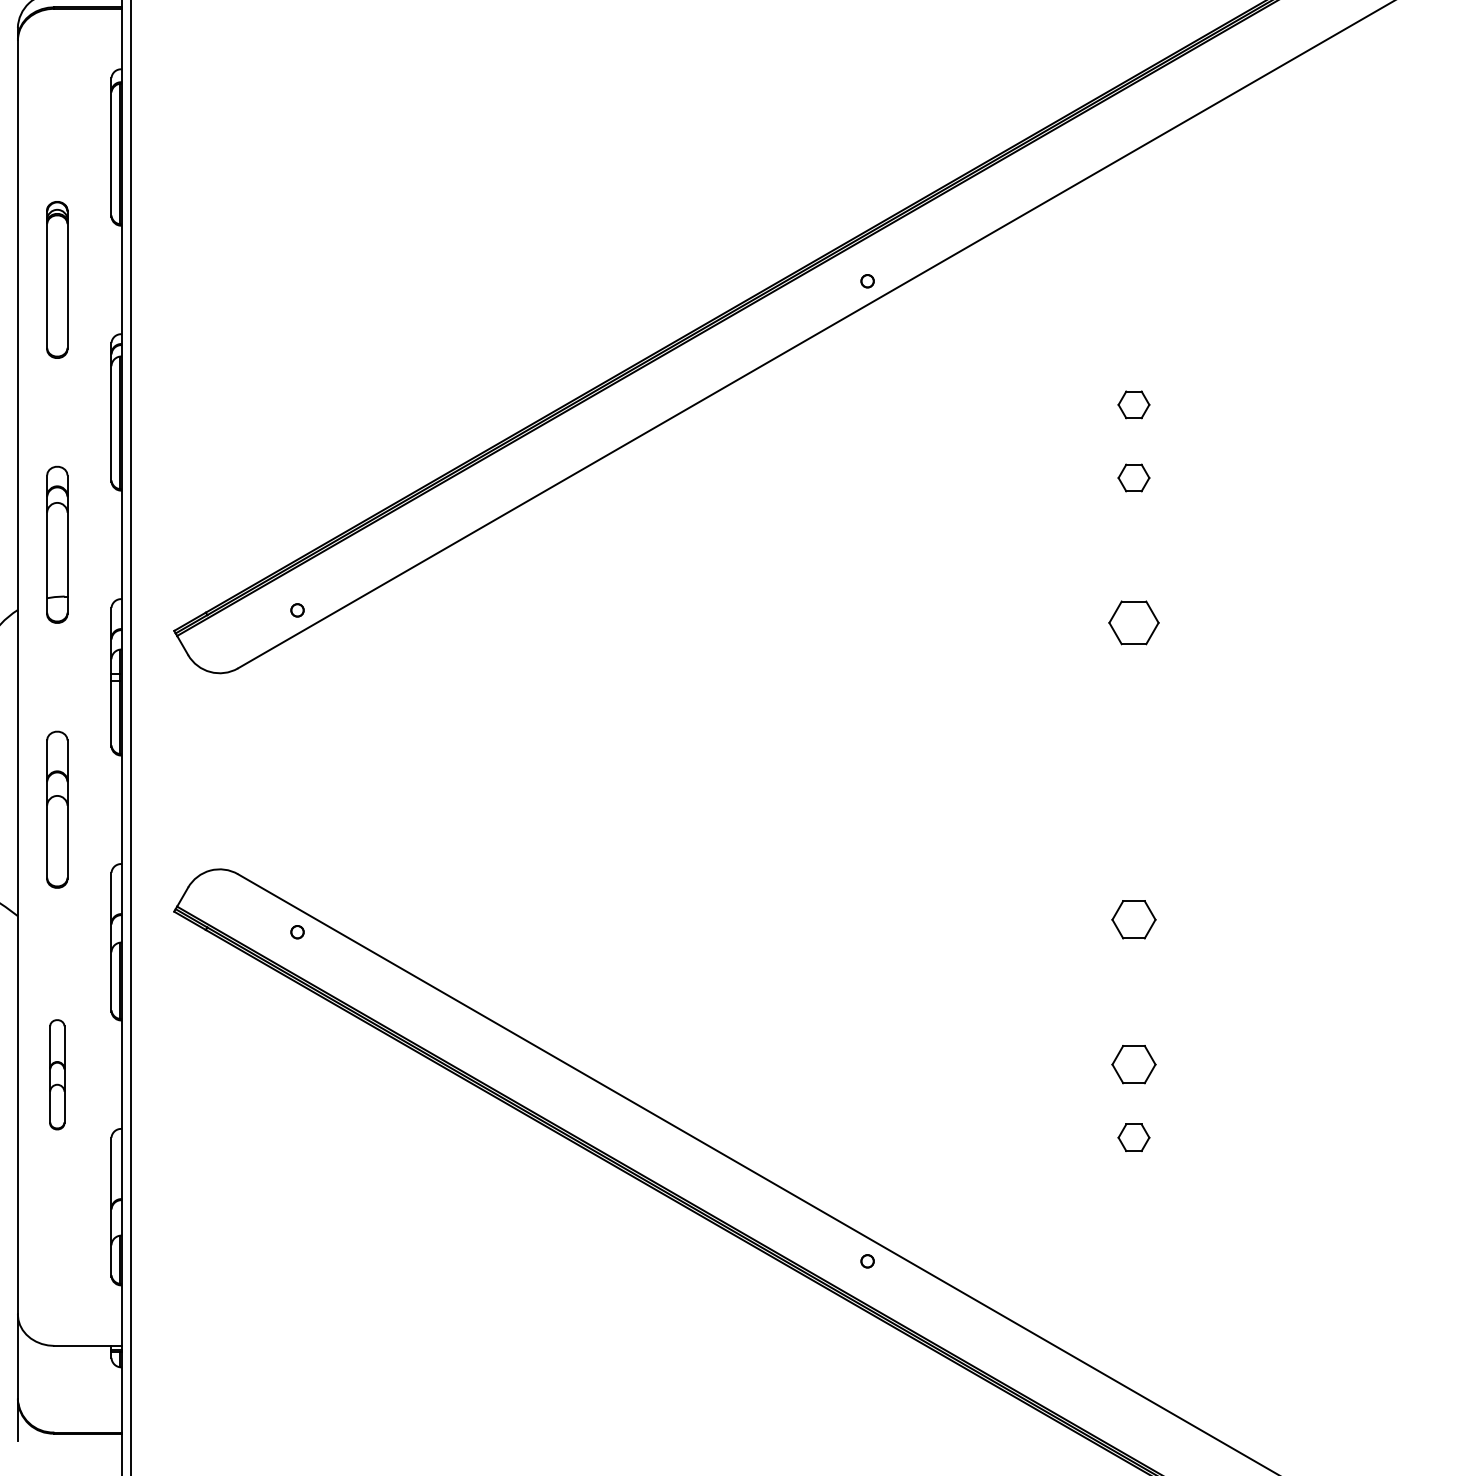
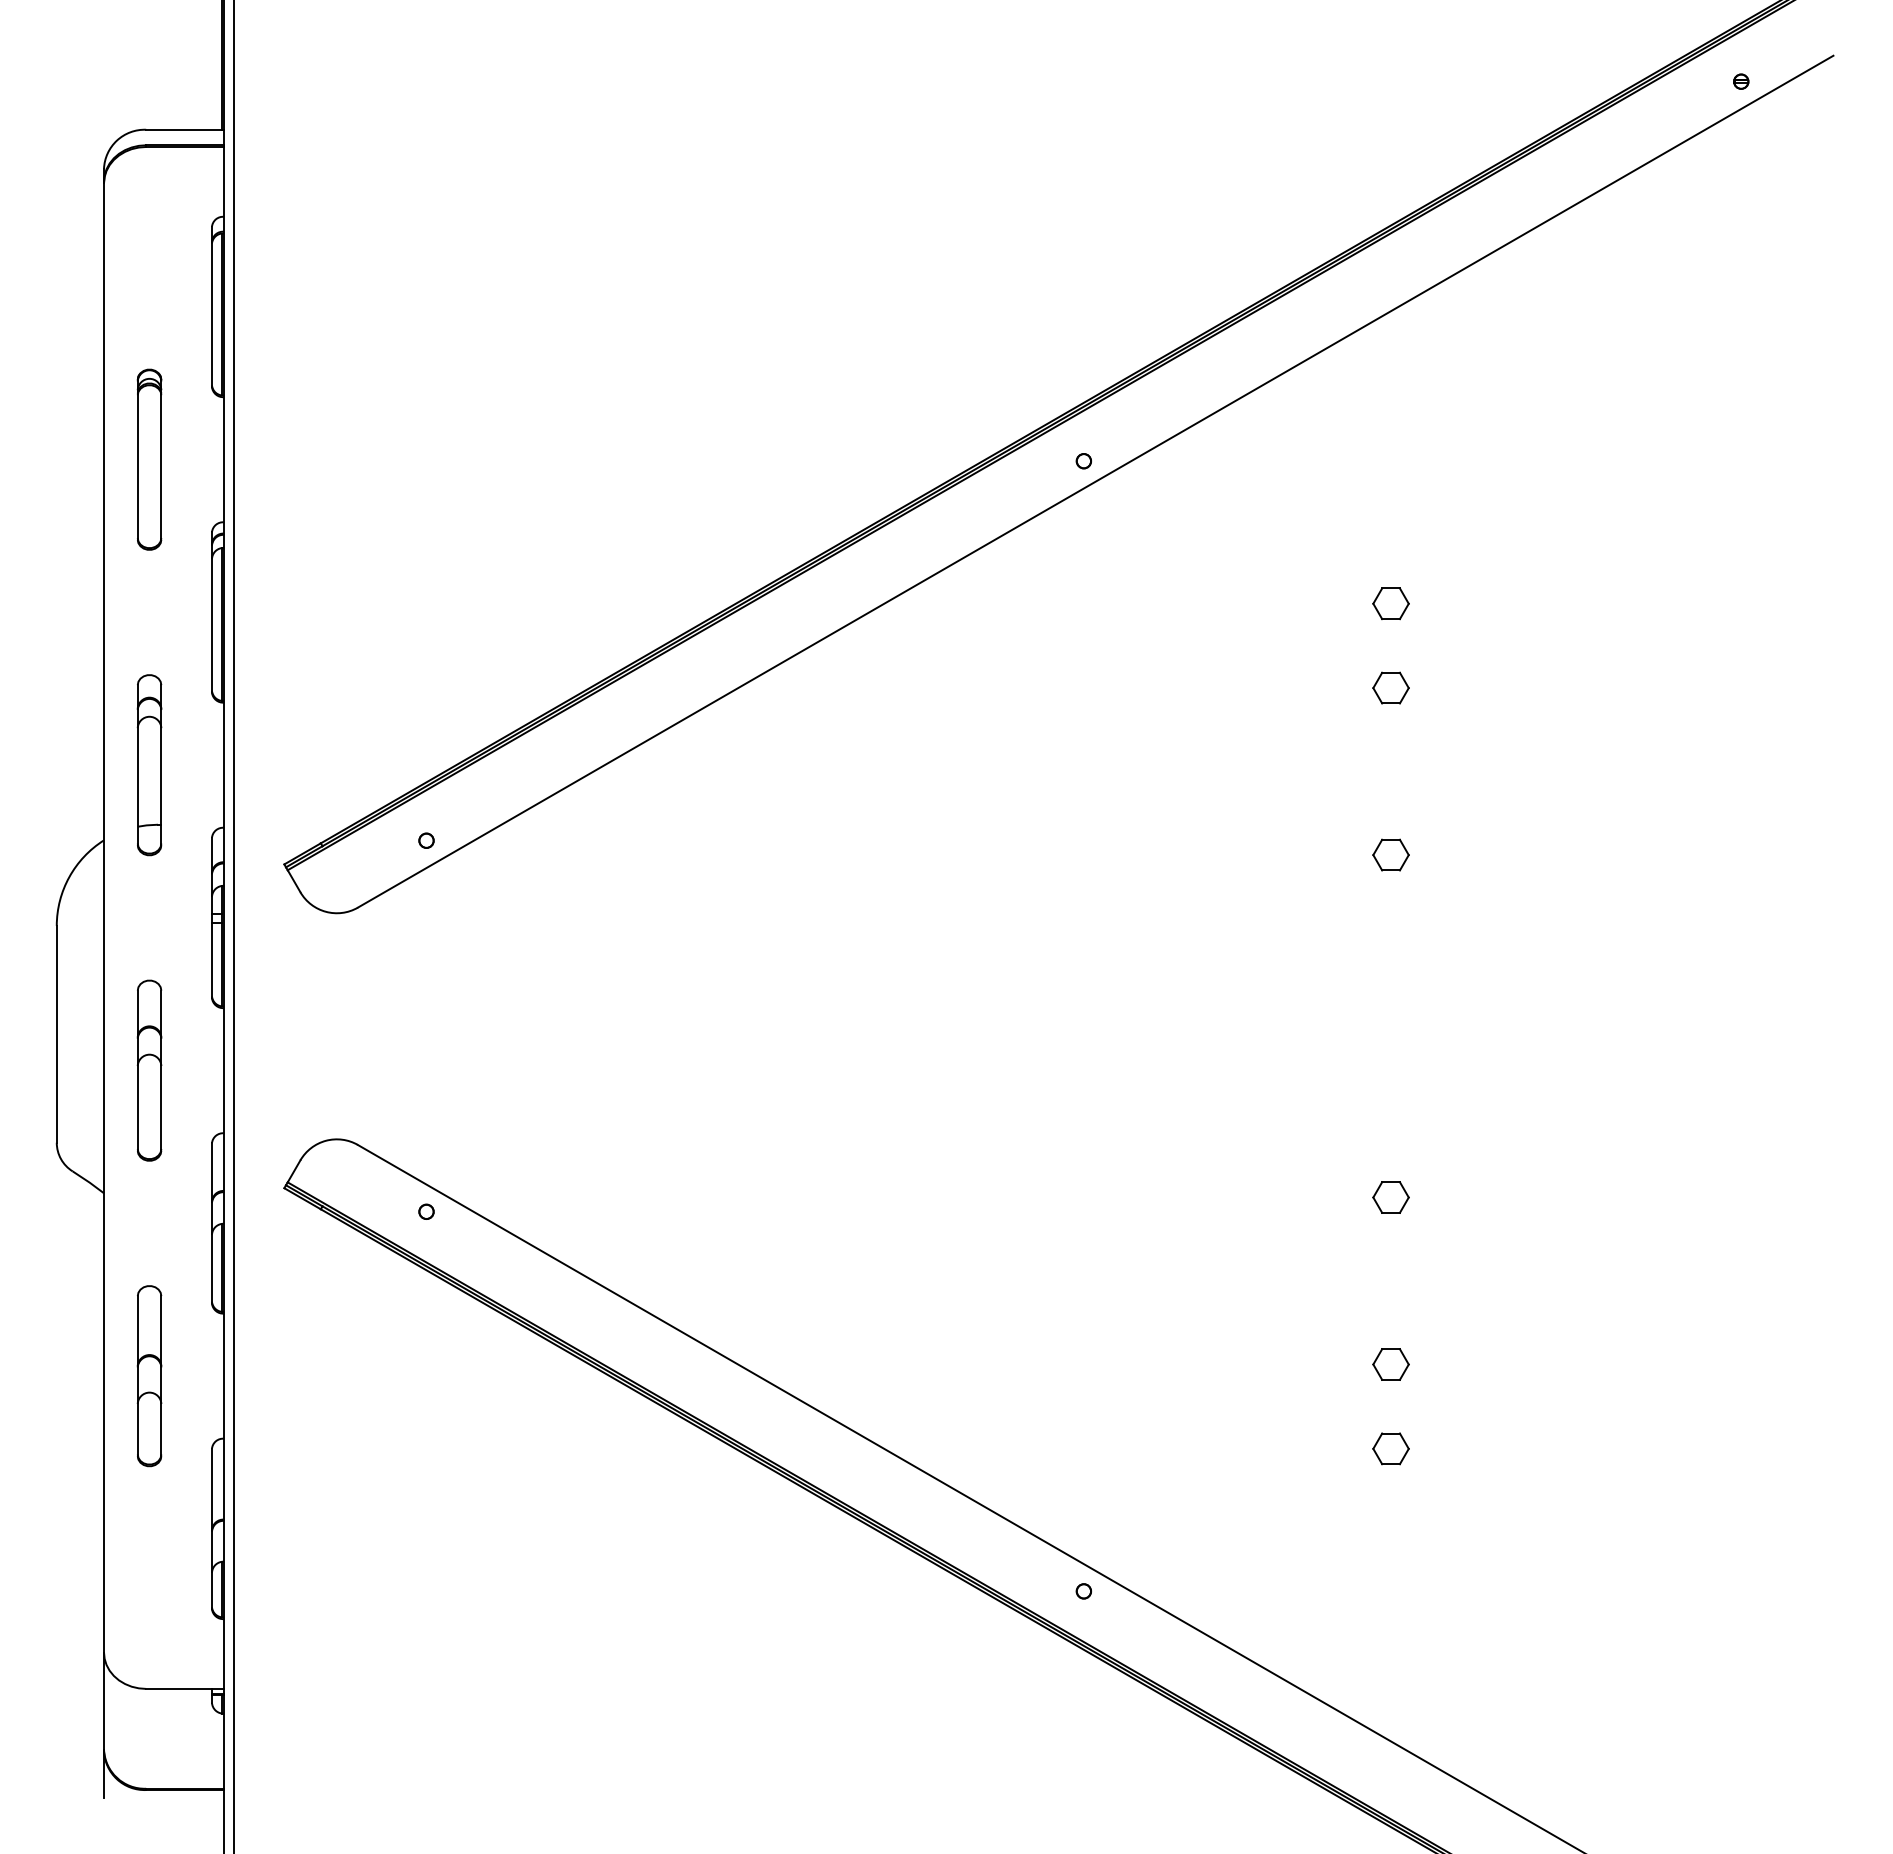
part: (1133, 622) -> (1390, 854), size x0.62
part: (1133, 919) -> (1390, 1197), size x0.71
part: (1133, 1064) -> (1390, 1364), size x0.71
part: (57, 1074) -> (149, 1376), size x1.43

